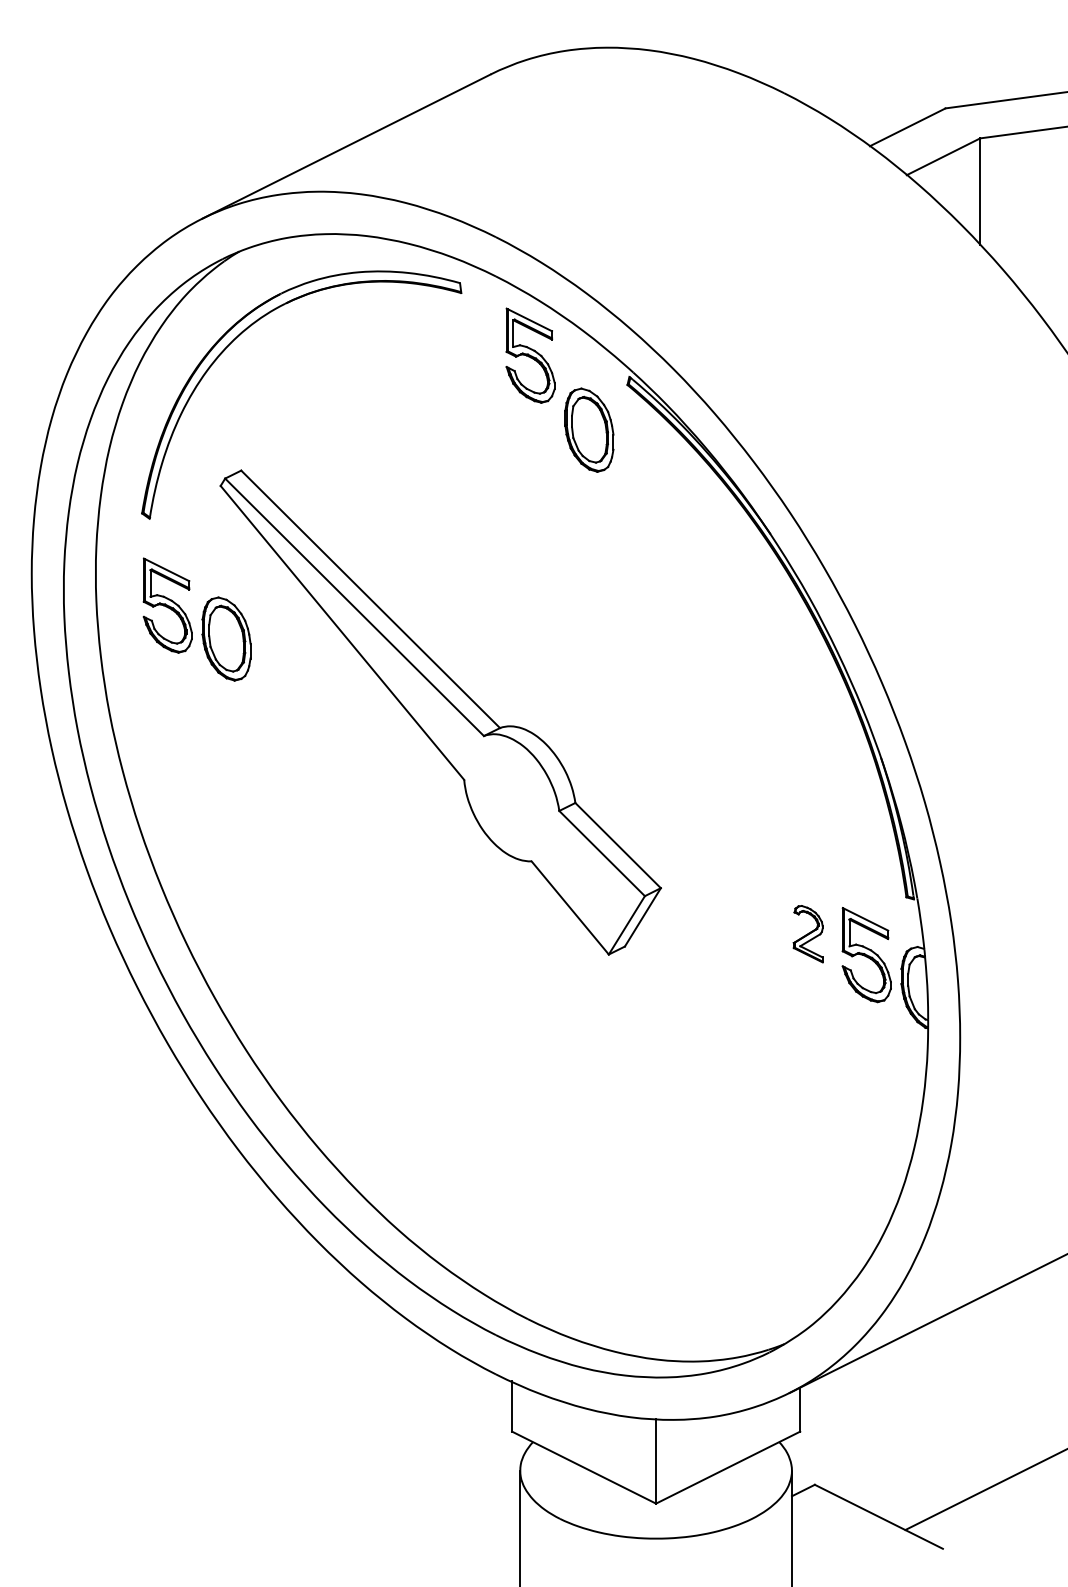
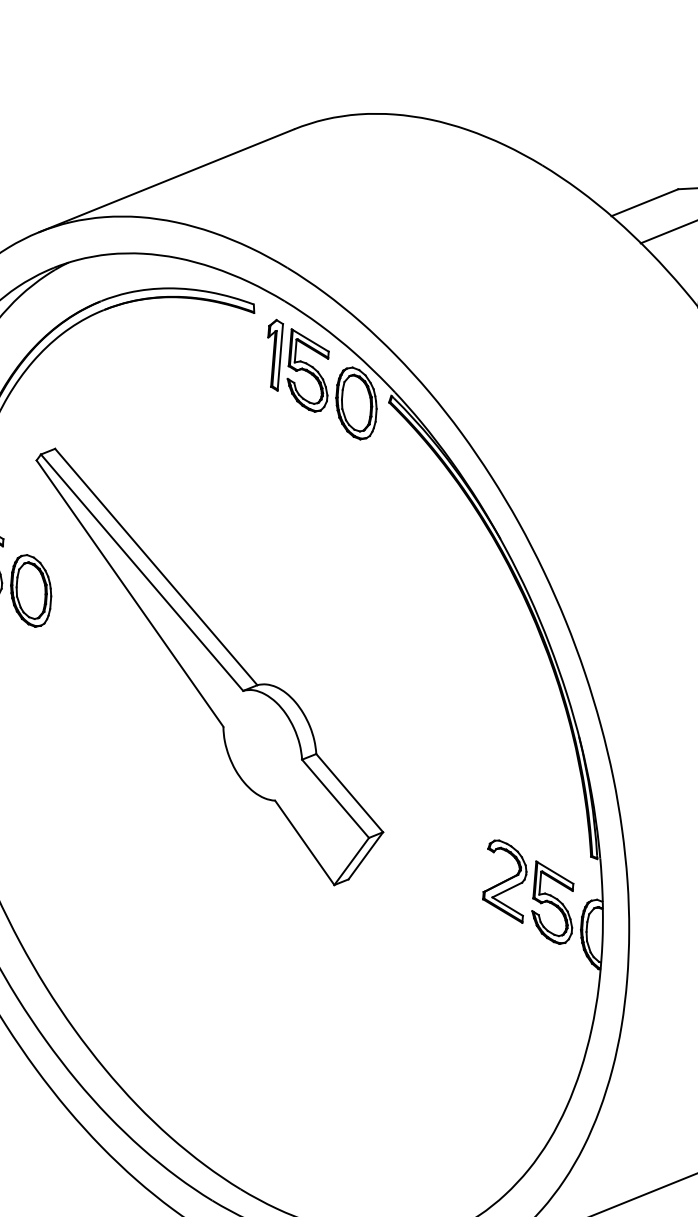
part: (487, 340) -> (273, 355), added
part: (589, 429) -> (356, 402), moved
part: (808, 934) -> (505, 881), size x1.67

